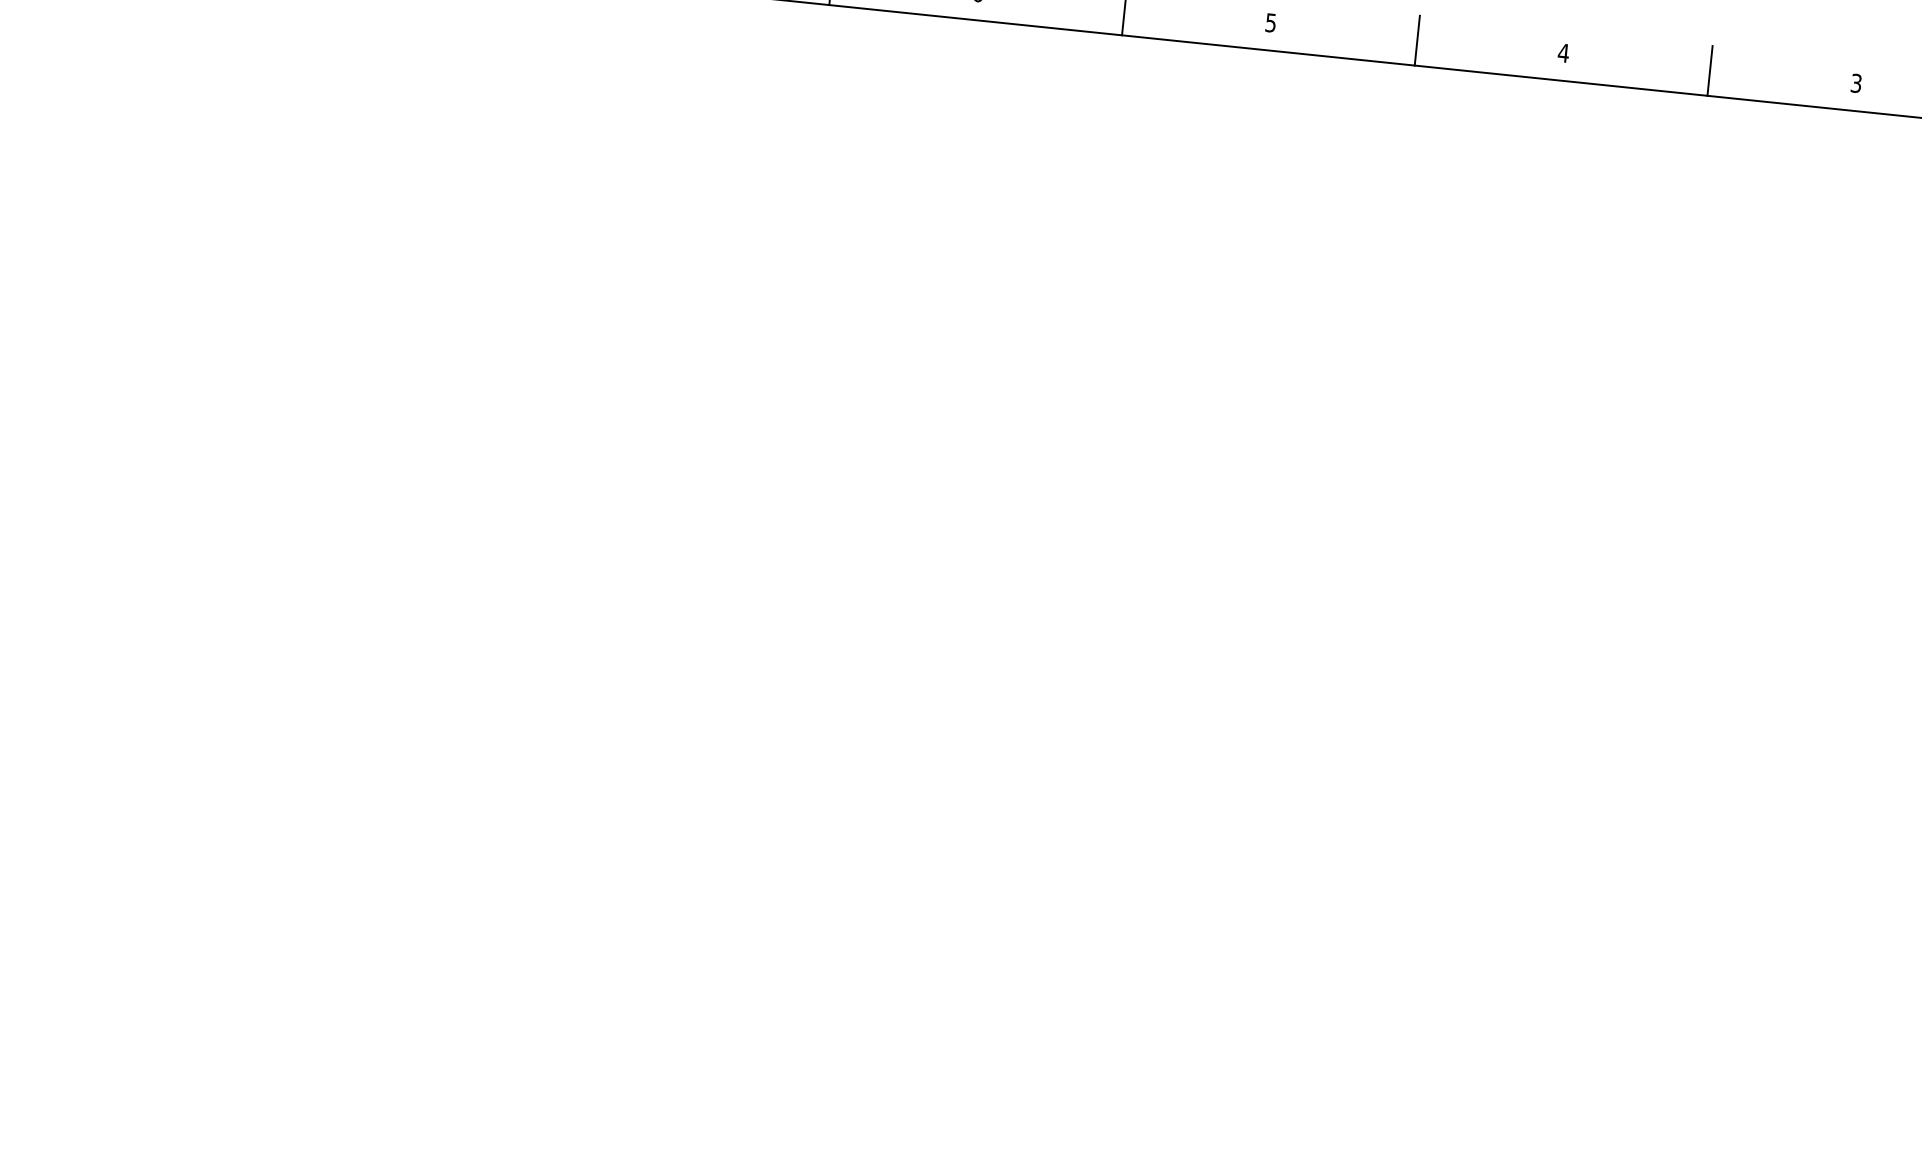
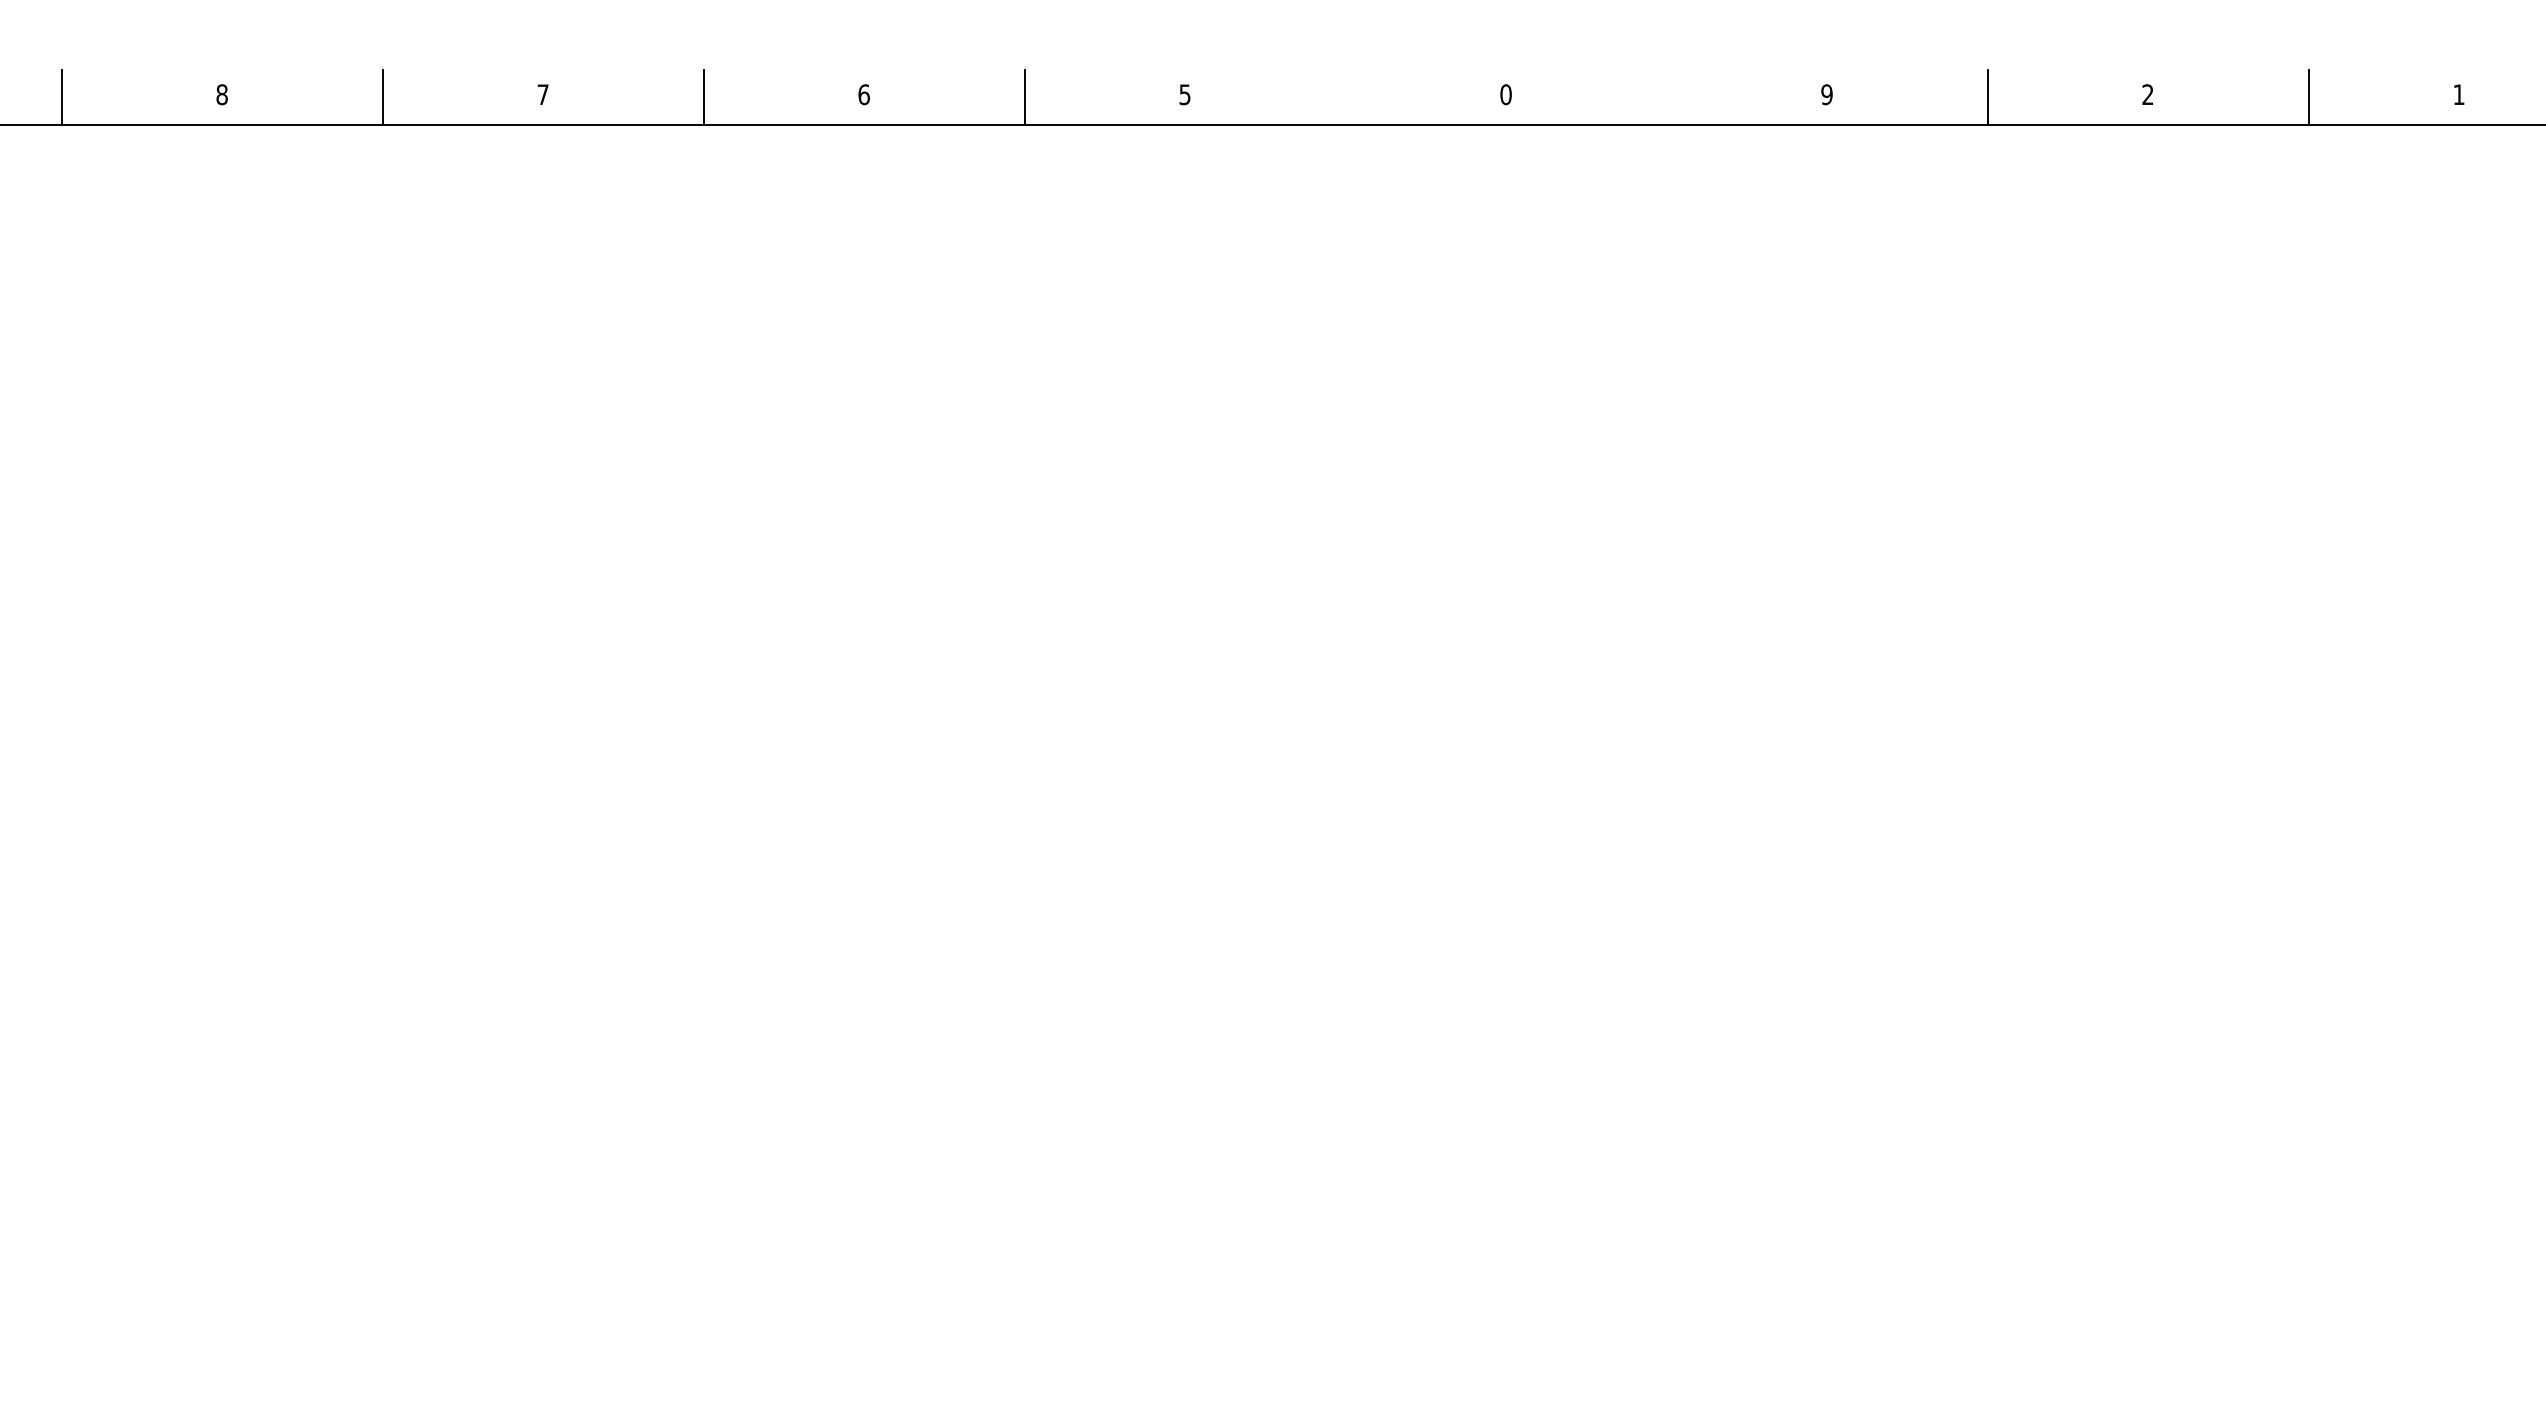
line: (1417, 40) -> (1345, 97), removed
text: (1564, 53) -> (1506, 94), 4 -> 0
line: (1709, 70) -> (1666, 97), removed
text: (1855, 83) -> (1826, 94), 3 -> 9

